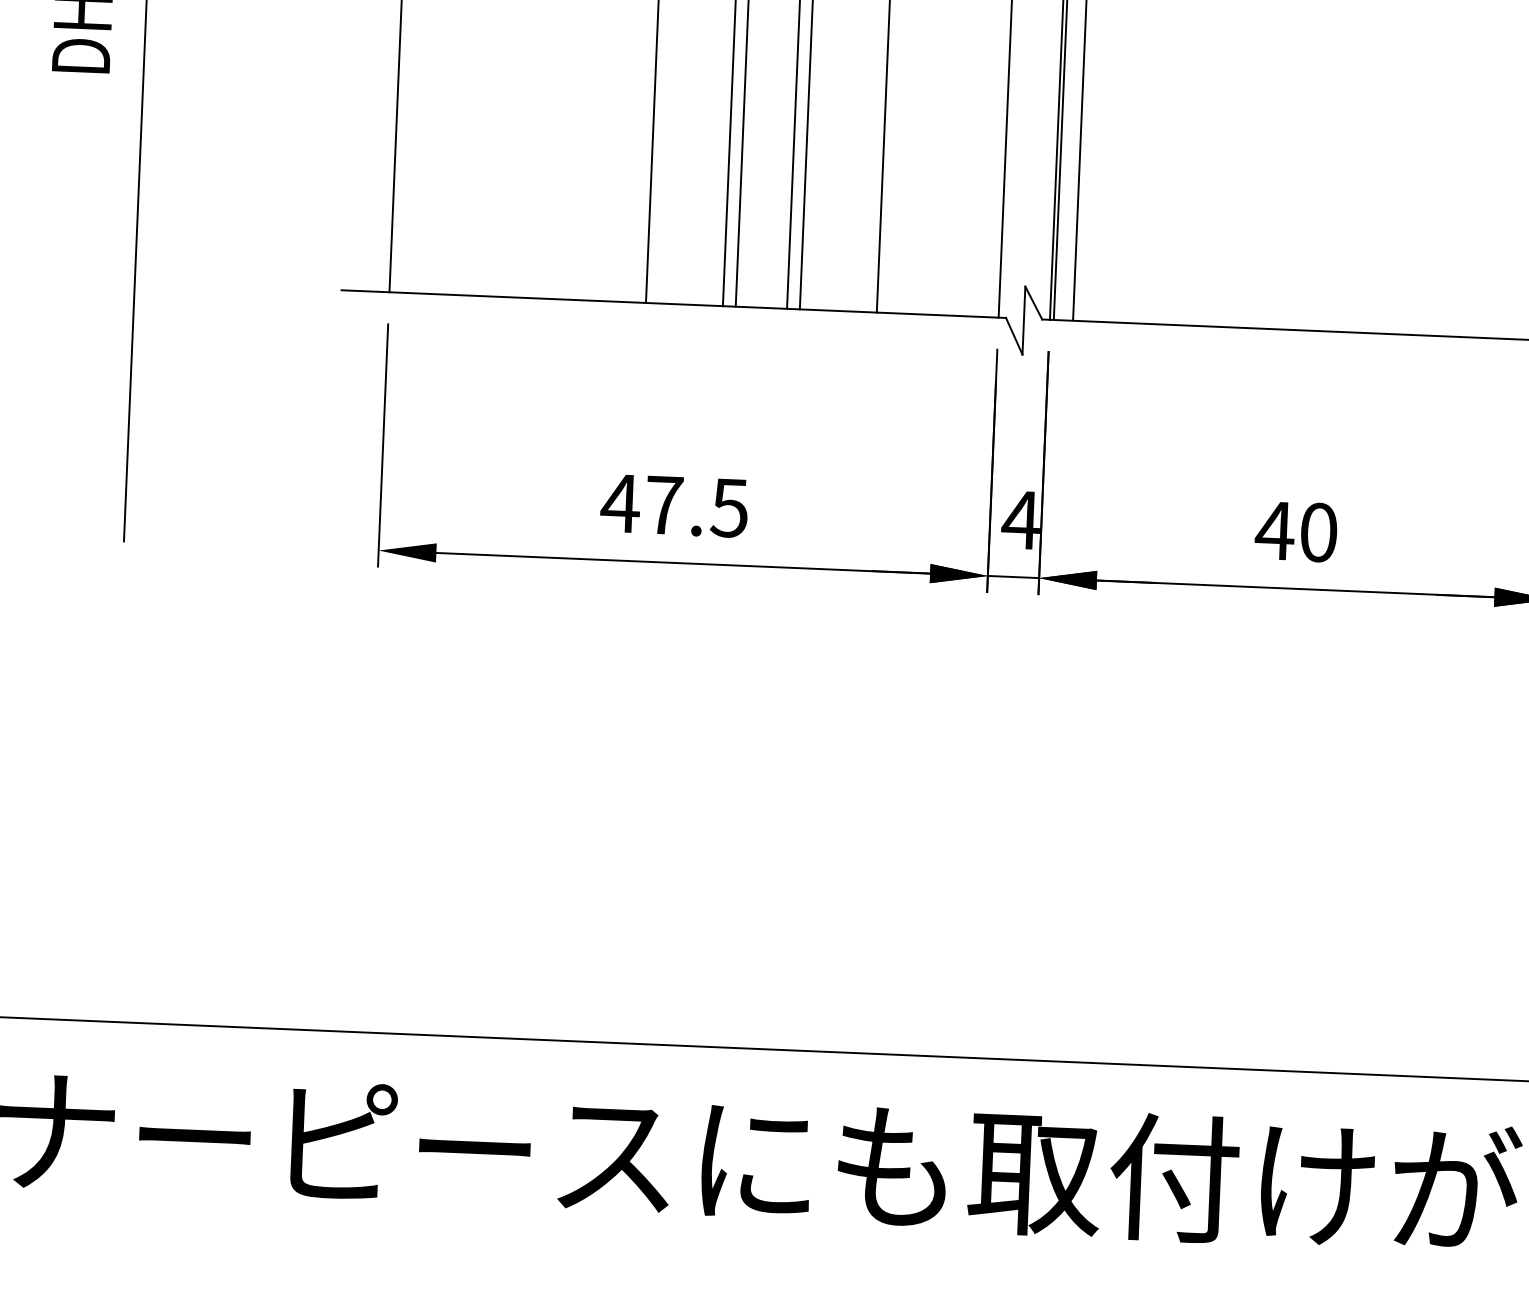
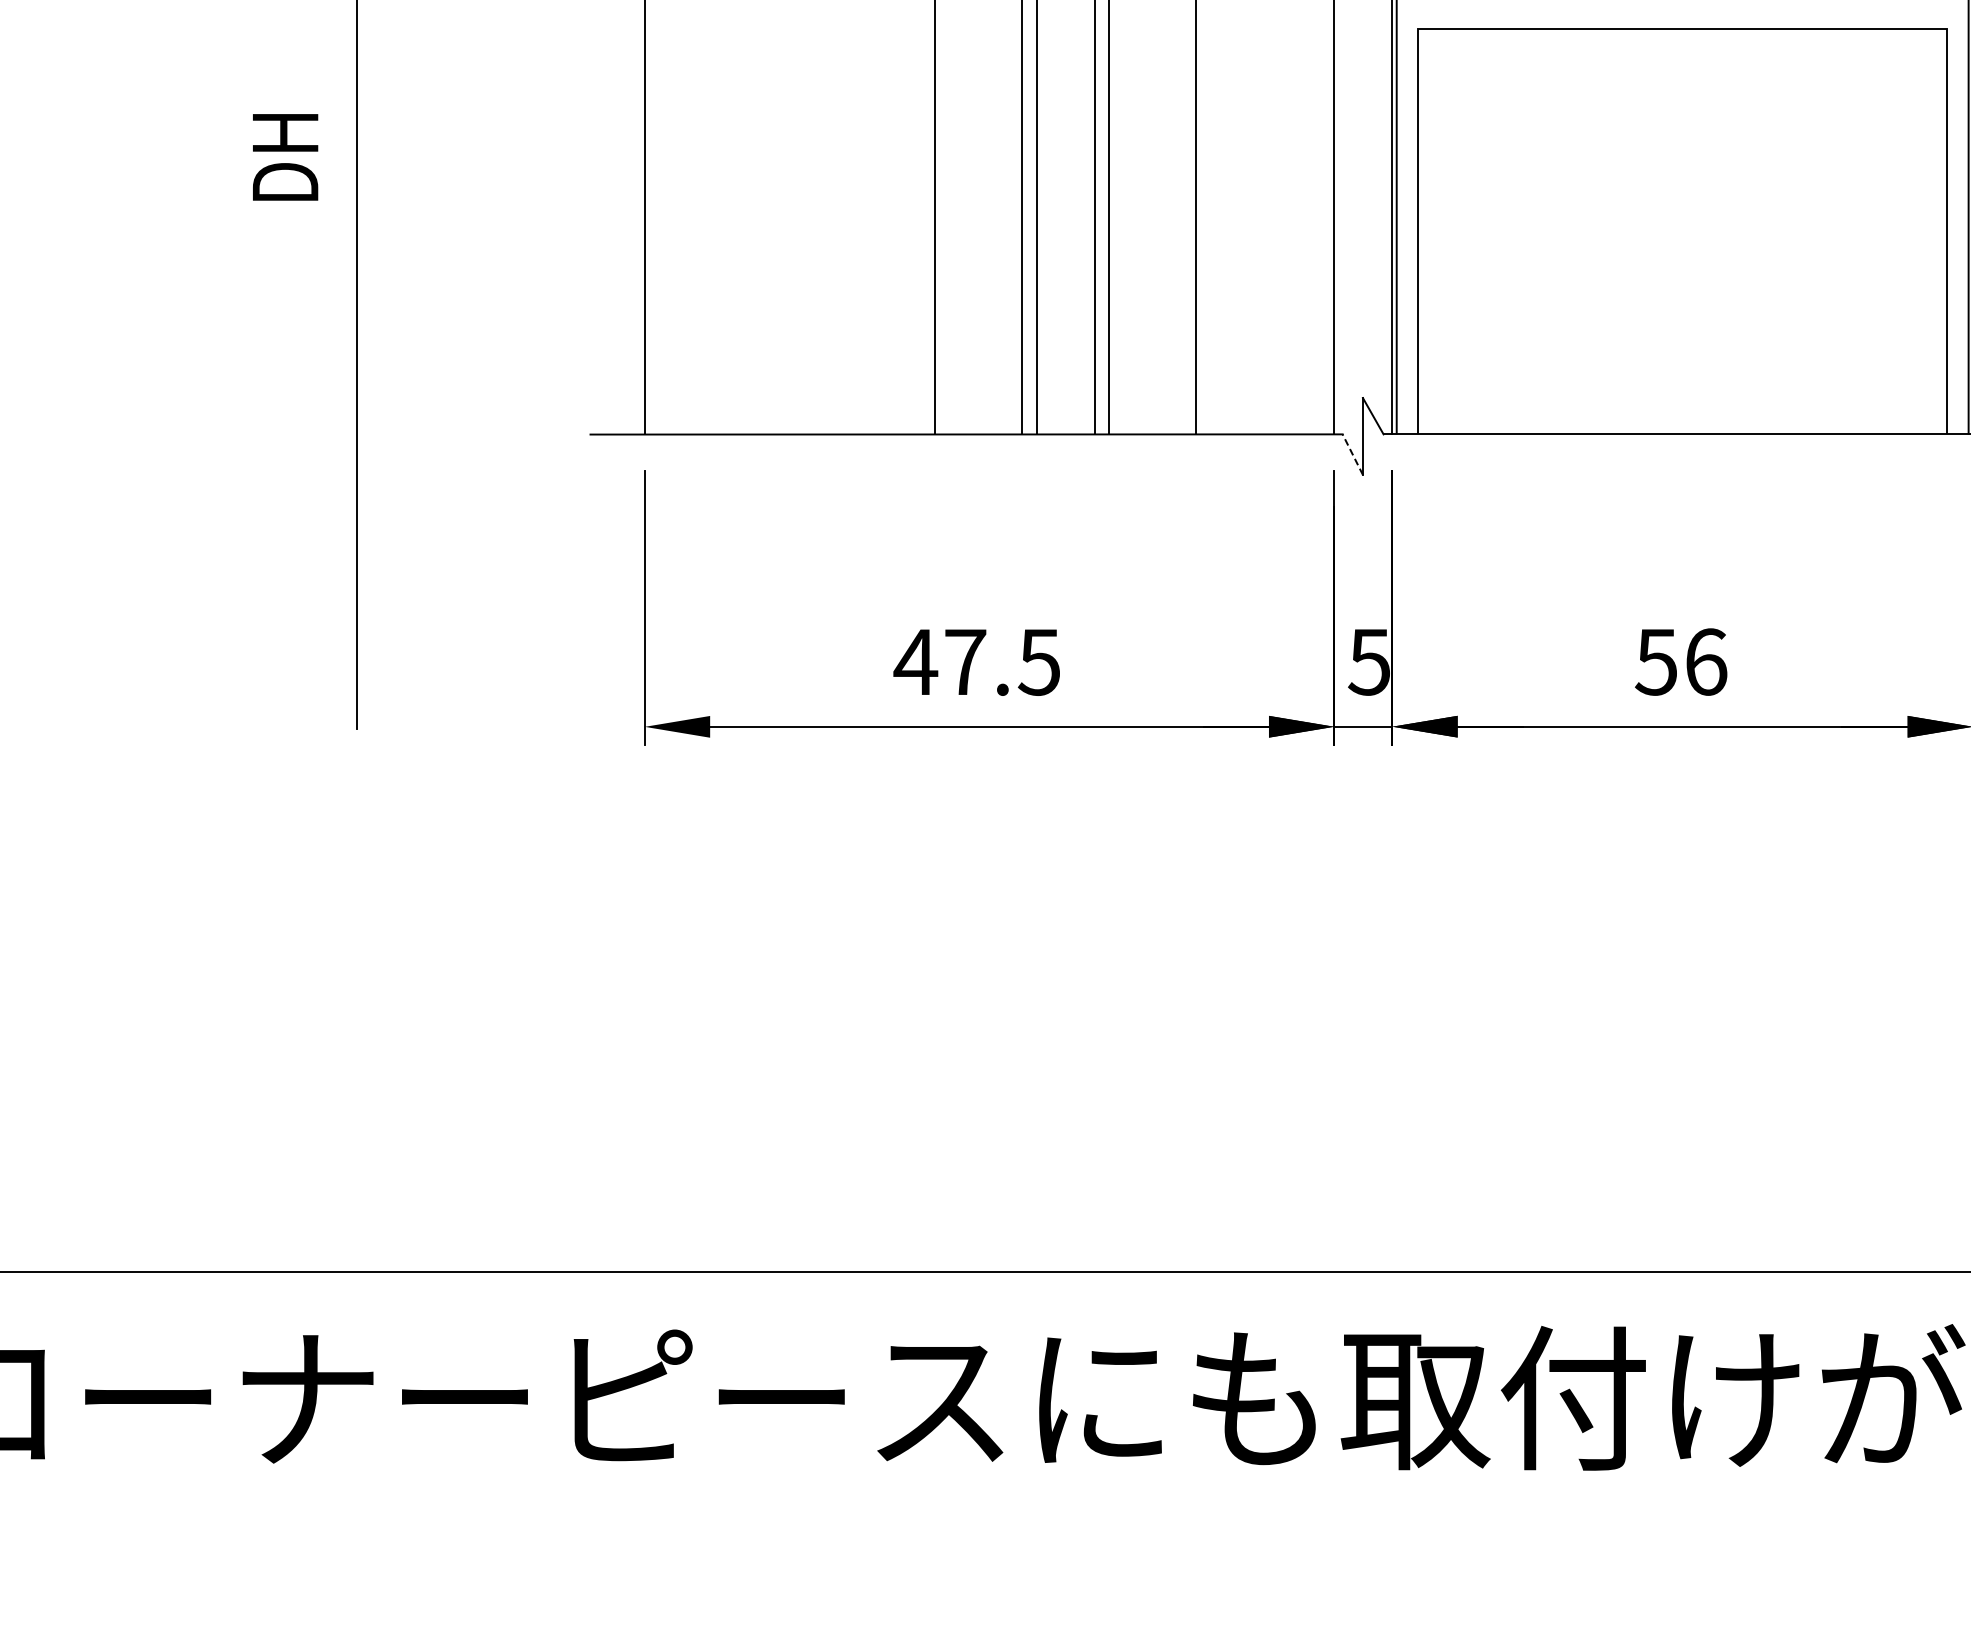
line: (1014, 336) -> (1352, 454), solid -> dashed
text: (1020, 520) -> (1368, 662), 4 -> 5
text: (1296, 531) -> (1680, 661), 40 -> 56

